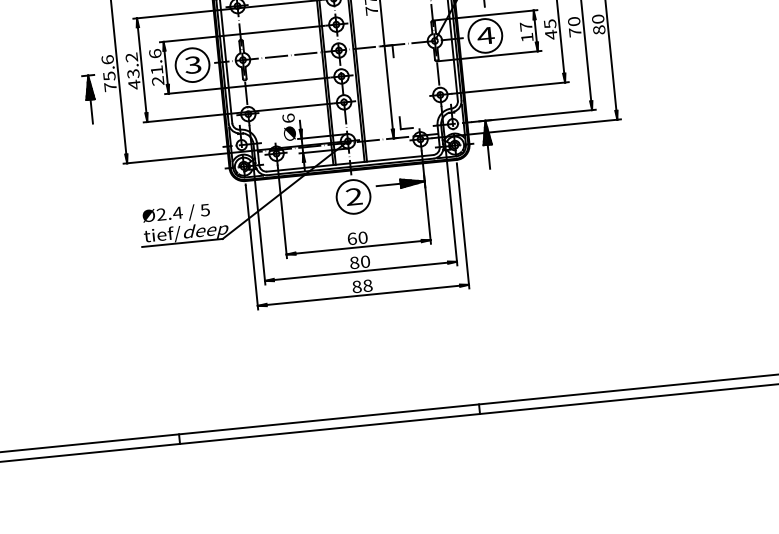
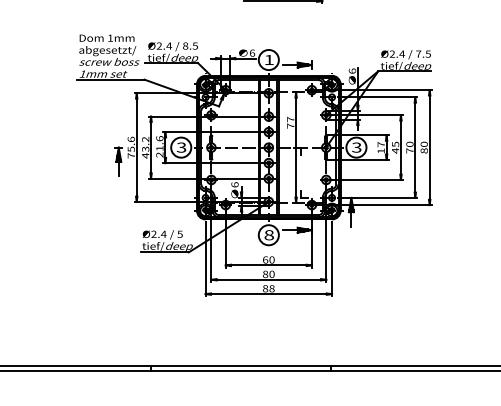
text: (485, 35) -> (356, 147), 4 -> 3
text: (353, 197) -> (268, 235), 2 -> 8

